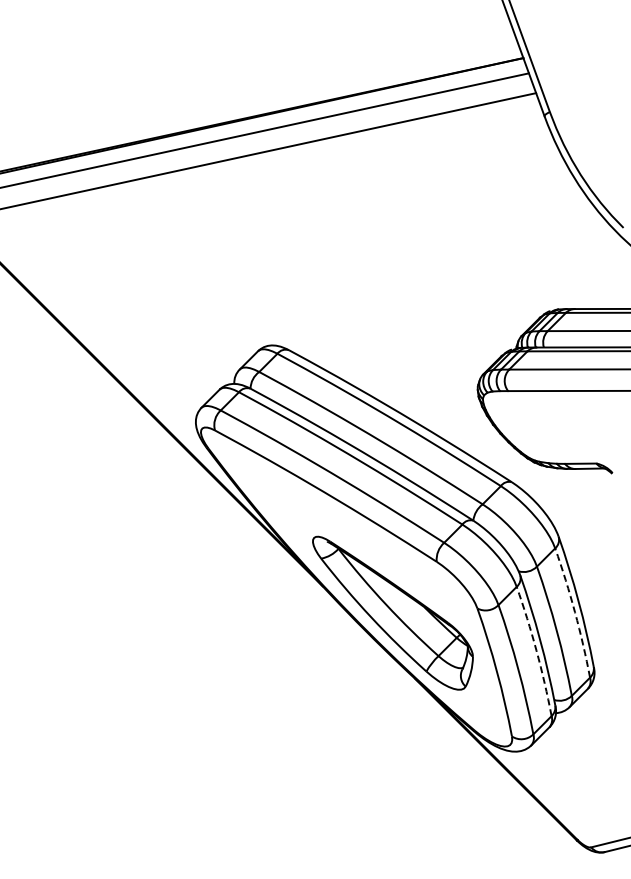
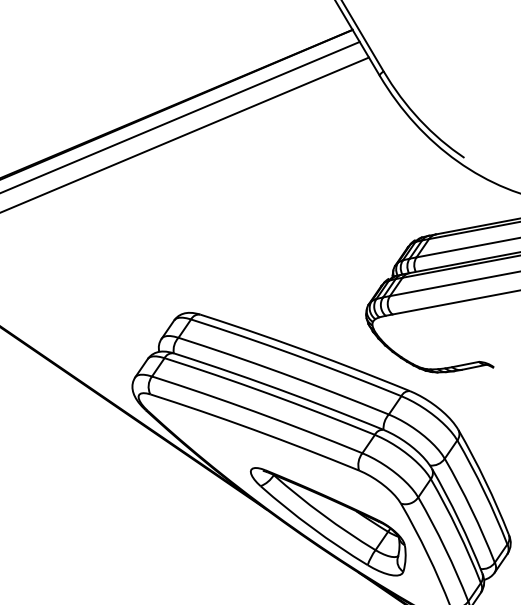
arc: (575, 612) -> (484, 491), dashed -> solid
arc: (536, 650) -> (457, 529), dashed -> solid

